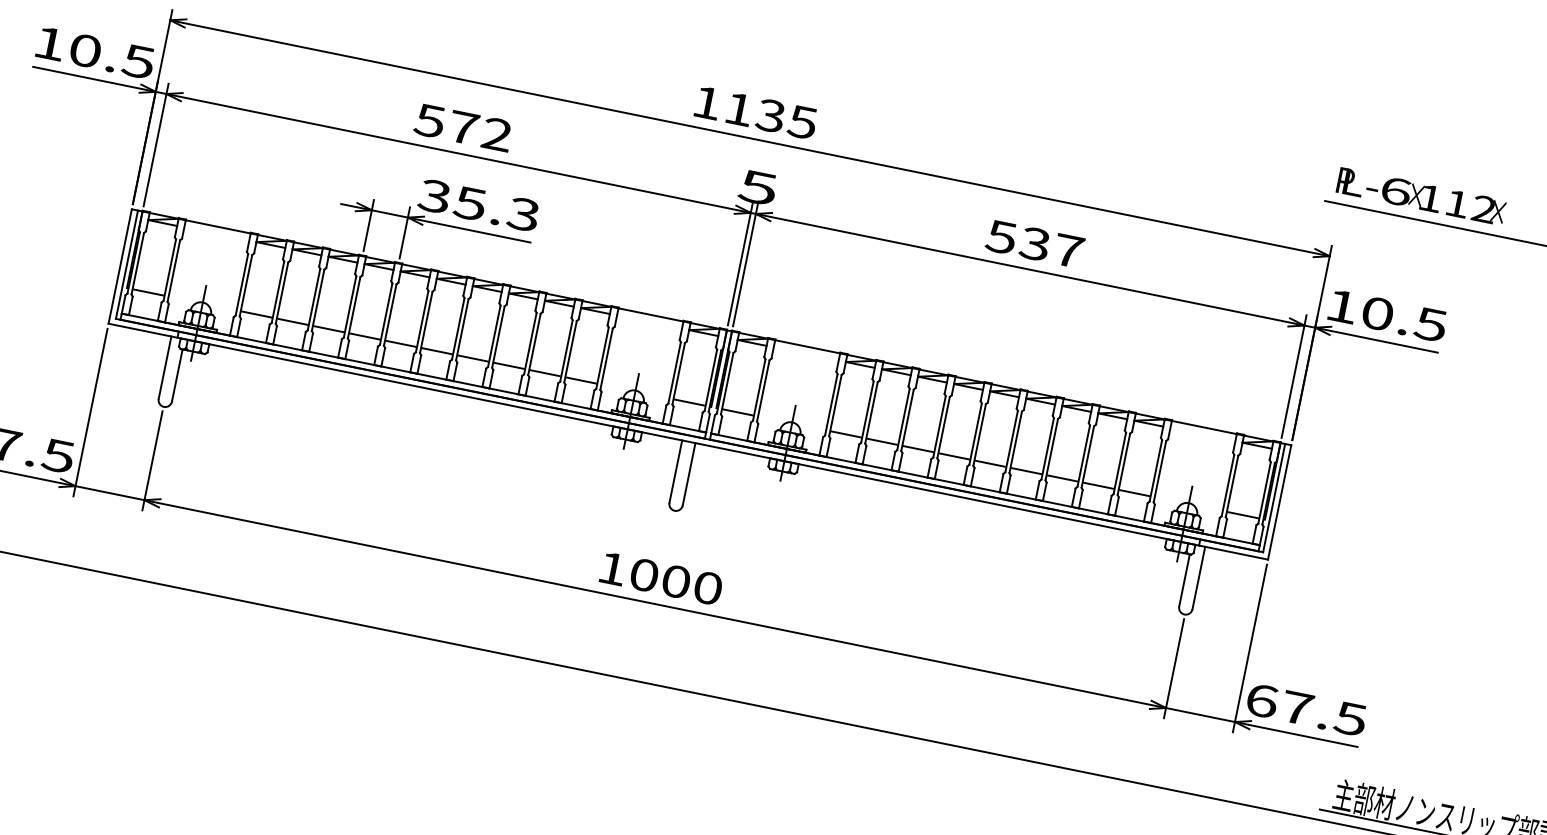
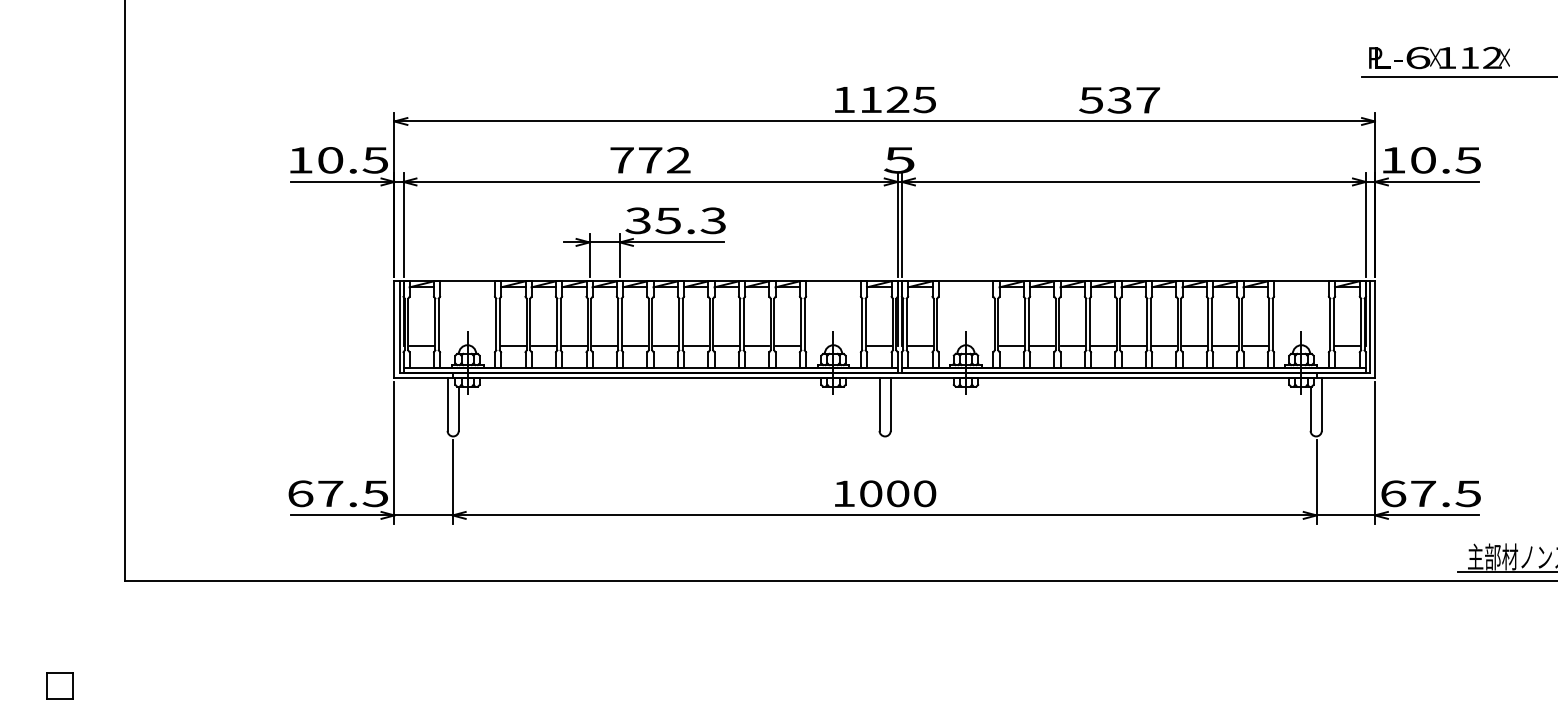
text: (770, 116) -> (897, 100), 1135 -> 1125
text: (429, 121) -> (621, 160), 572 -> 772
text: (1034, 244) -> (1119, 100), moved

